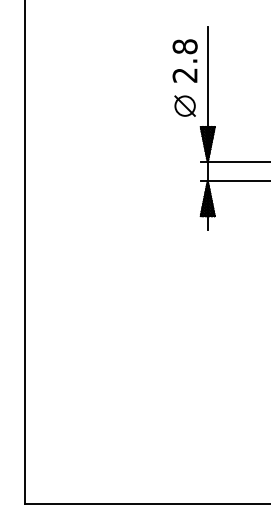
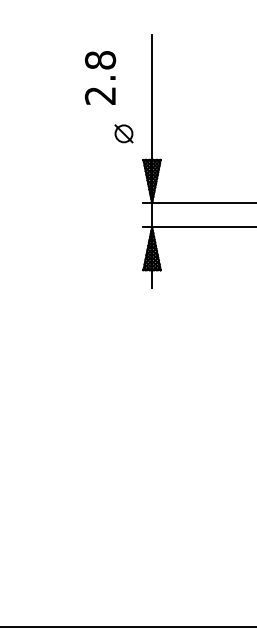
text: (184, 60) -> (99, 77), moved
part: (184, 105) -> (123, 133), size x0.7

